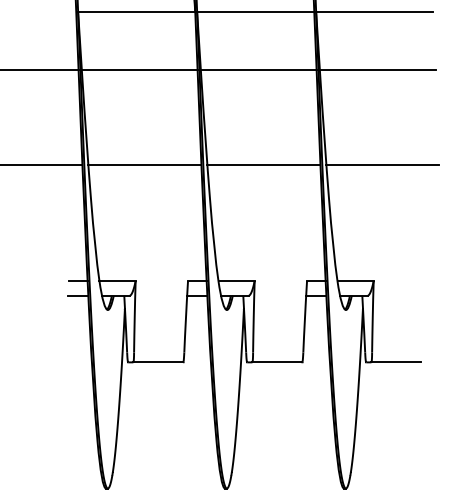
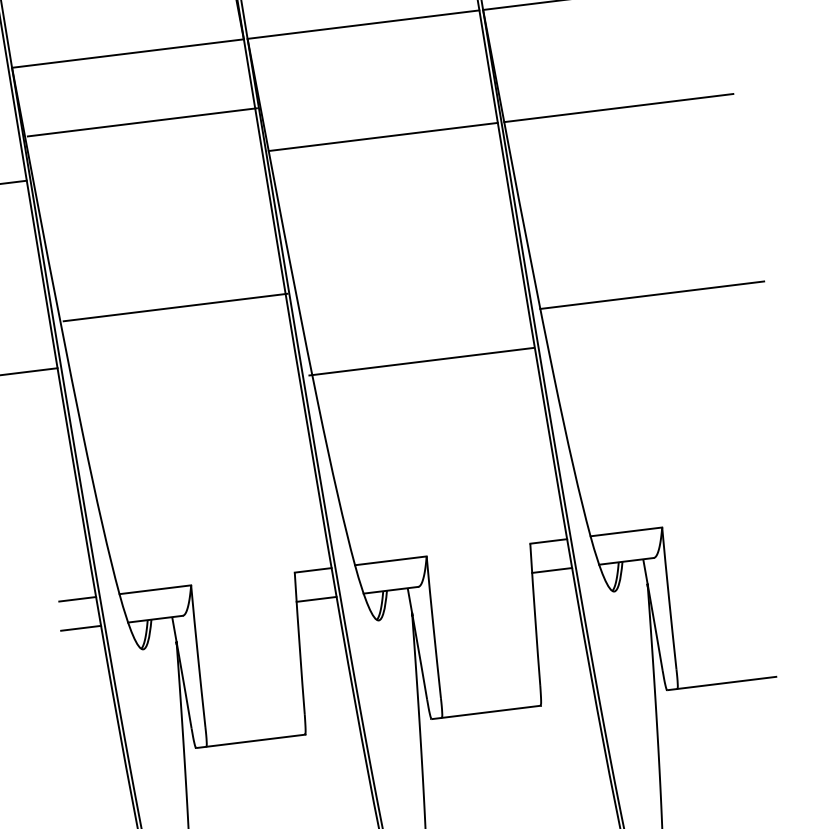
line: (139, 69) -> (141, 122), moved
line: (144, 164) -> (174, 307), moved
line: (263, 164) -> (420, 361), moved

